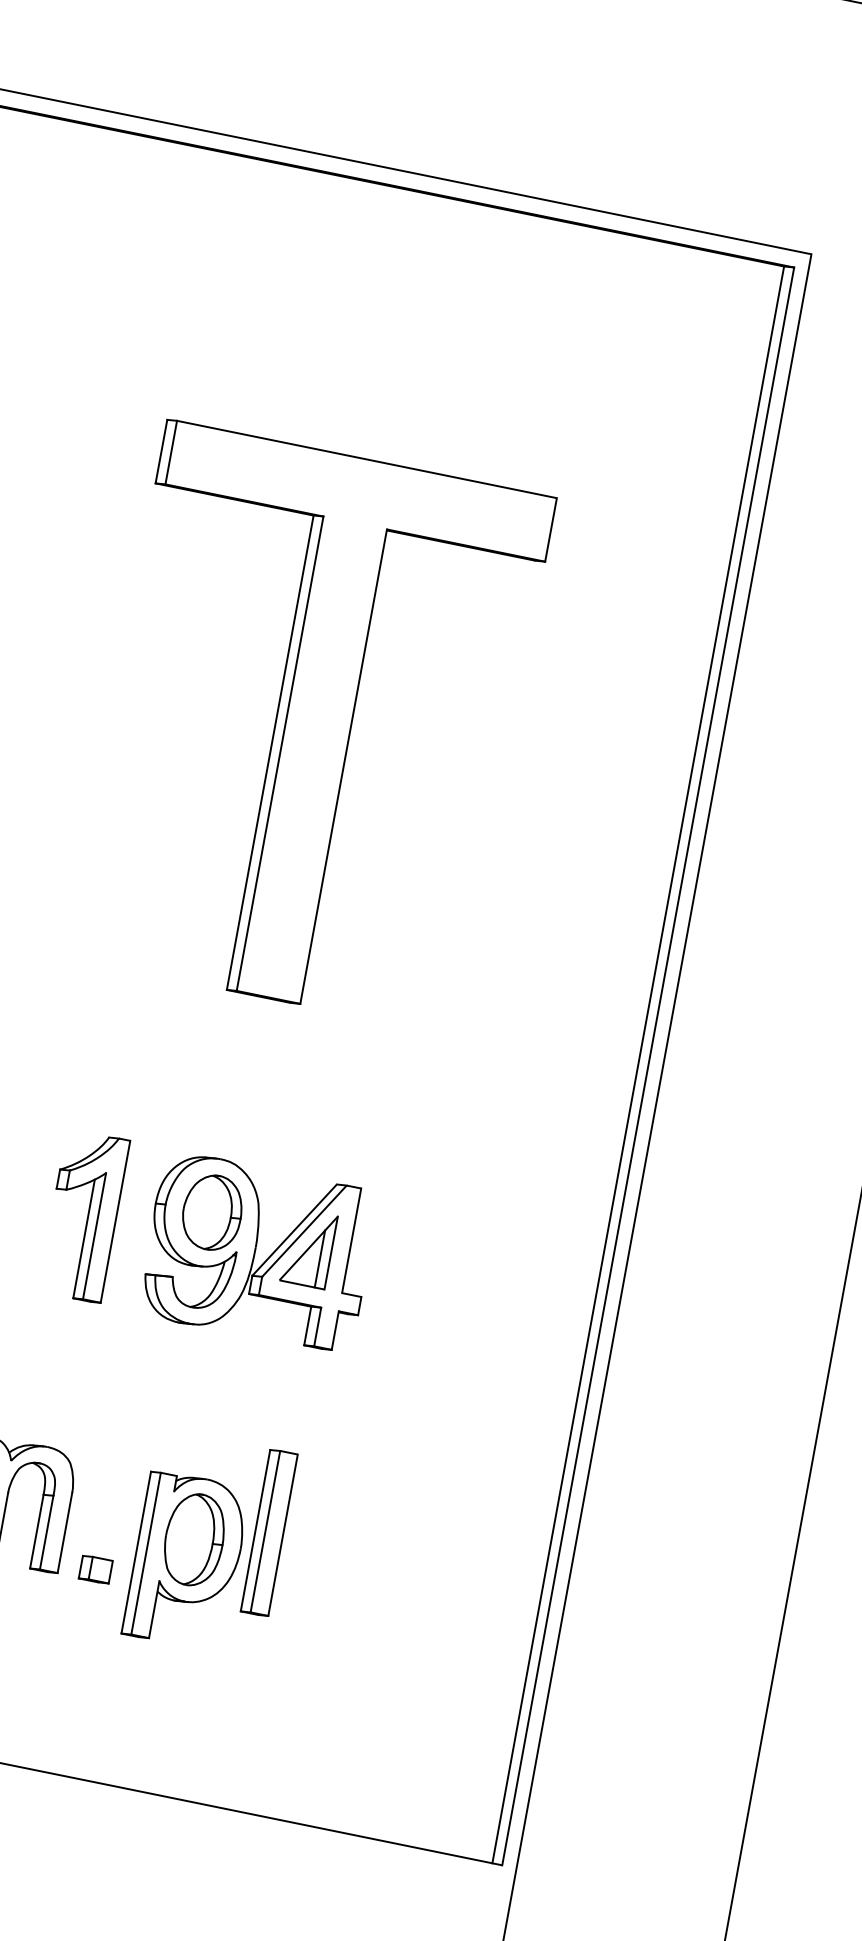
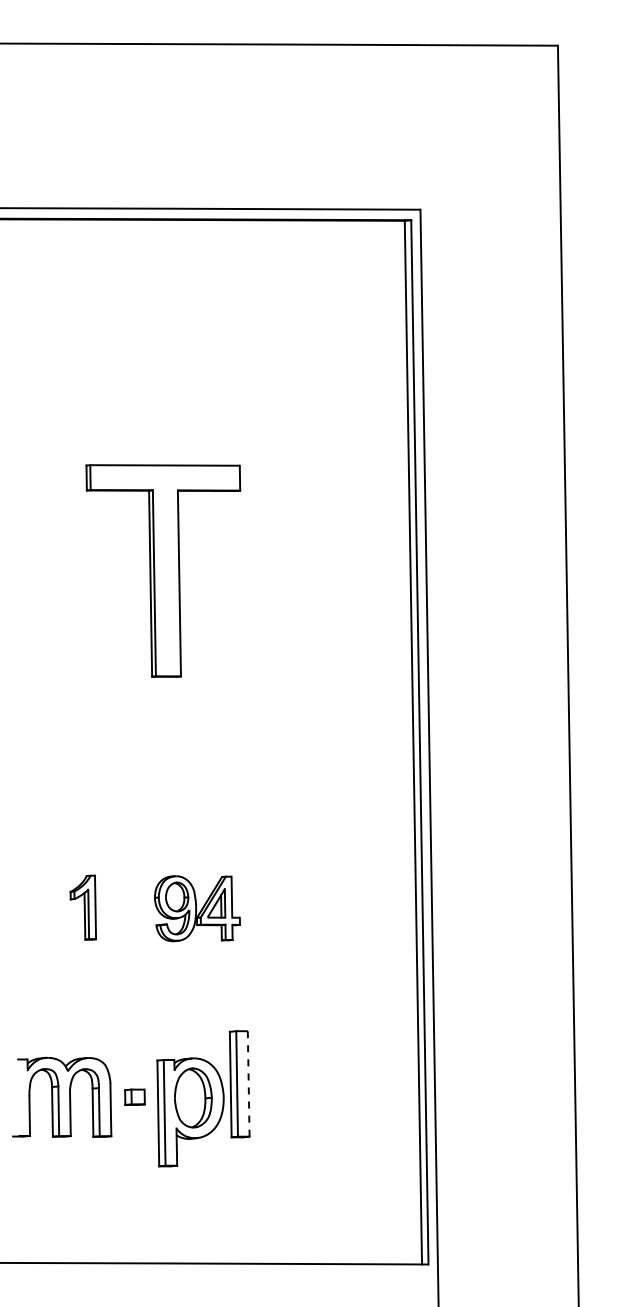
part: (309, 726) -> (163, 570), size x0.6
part: (84, 1215) -> (83, 907), size x0.6
part: (258, 1252) -> (197, 908), size x0.6
line: (282, 1535) -> (248, 1084), solid -> dashed
part: (95, 1568) -> (134, 1096), moved

